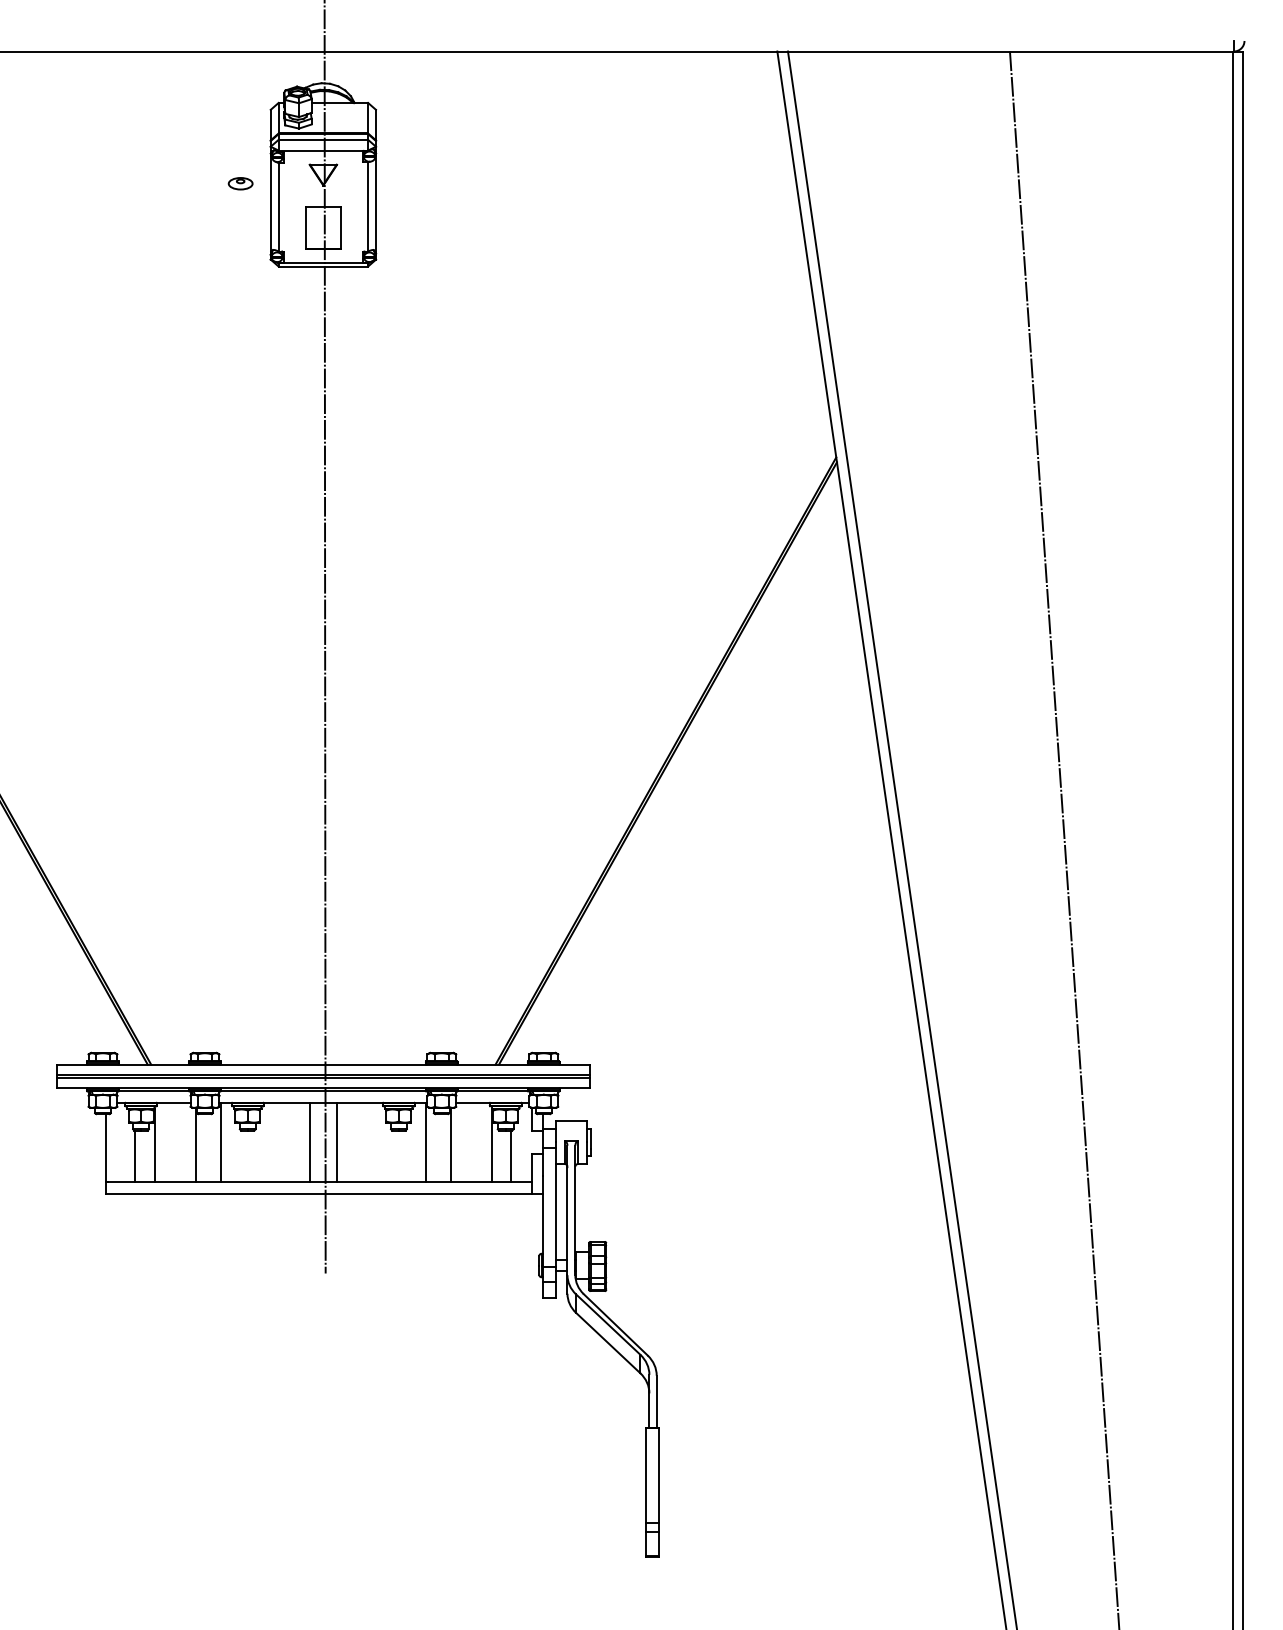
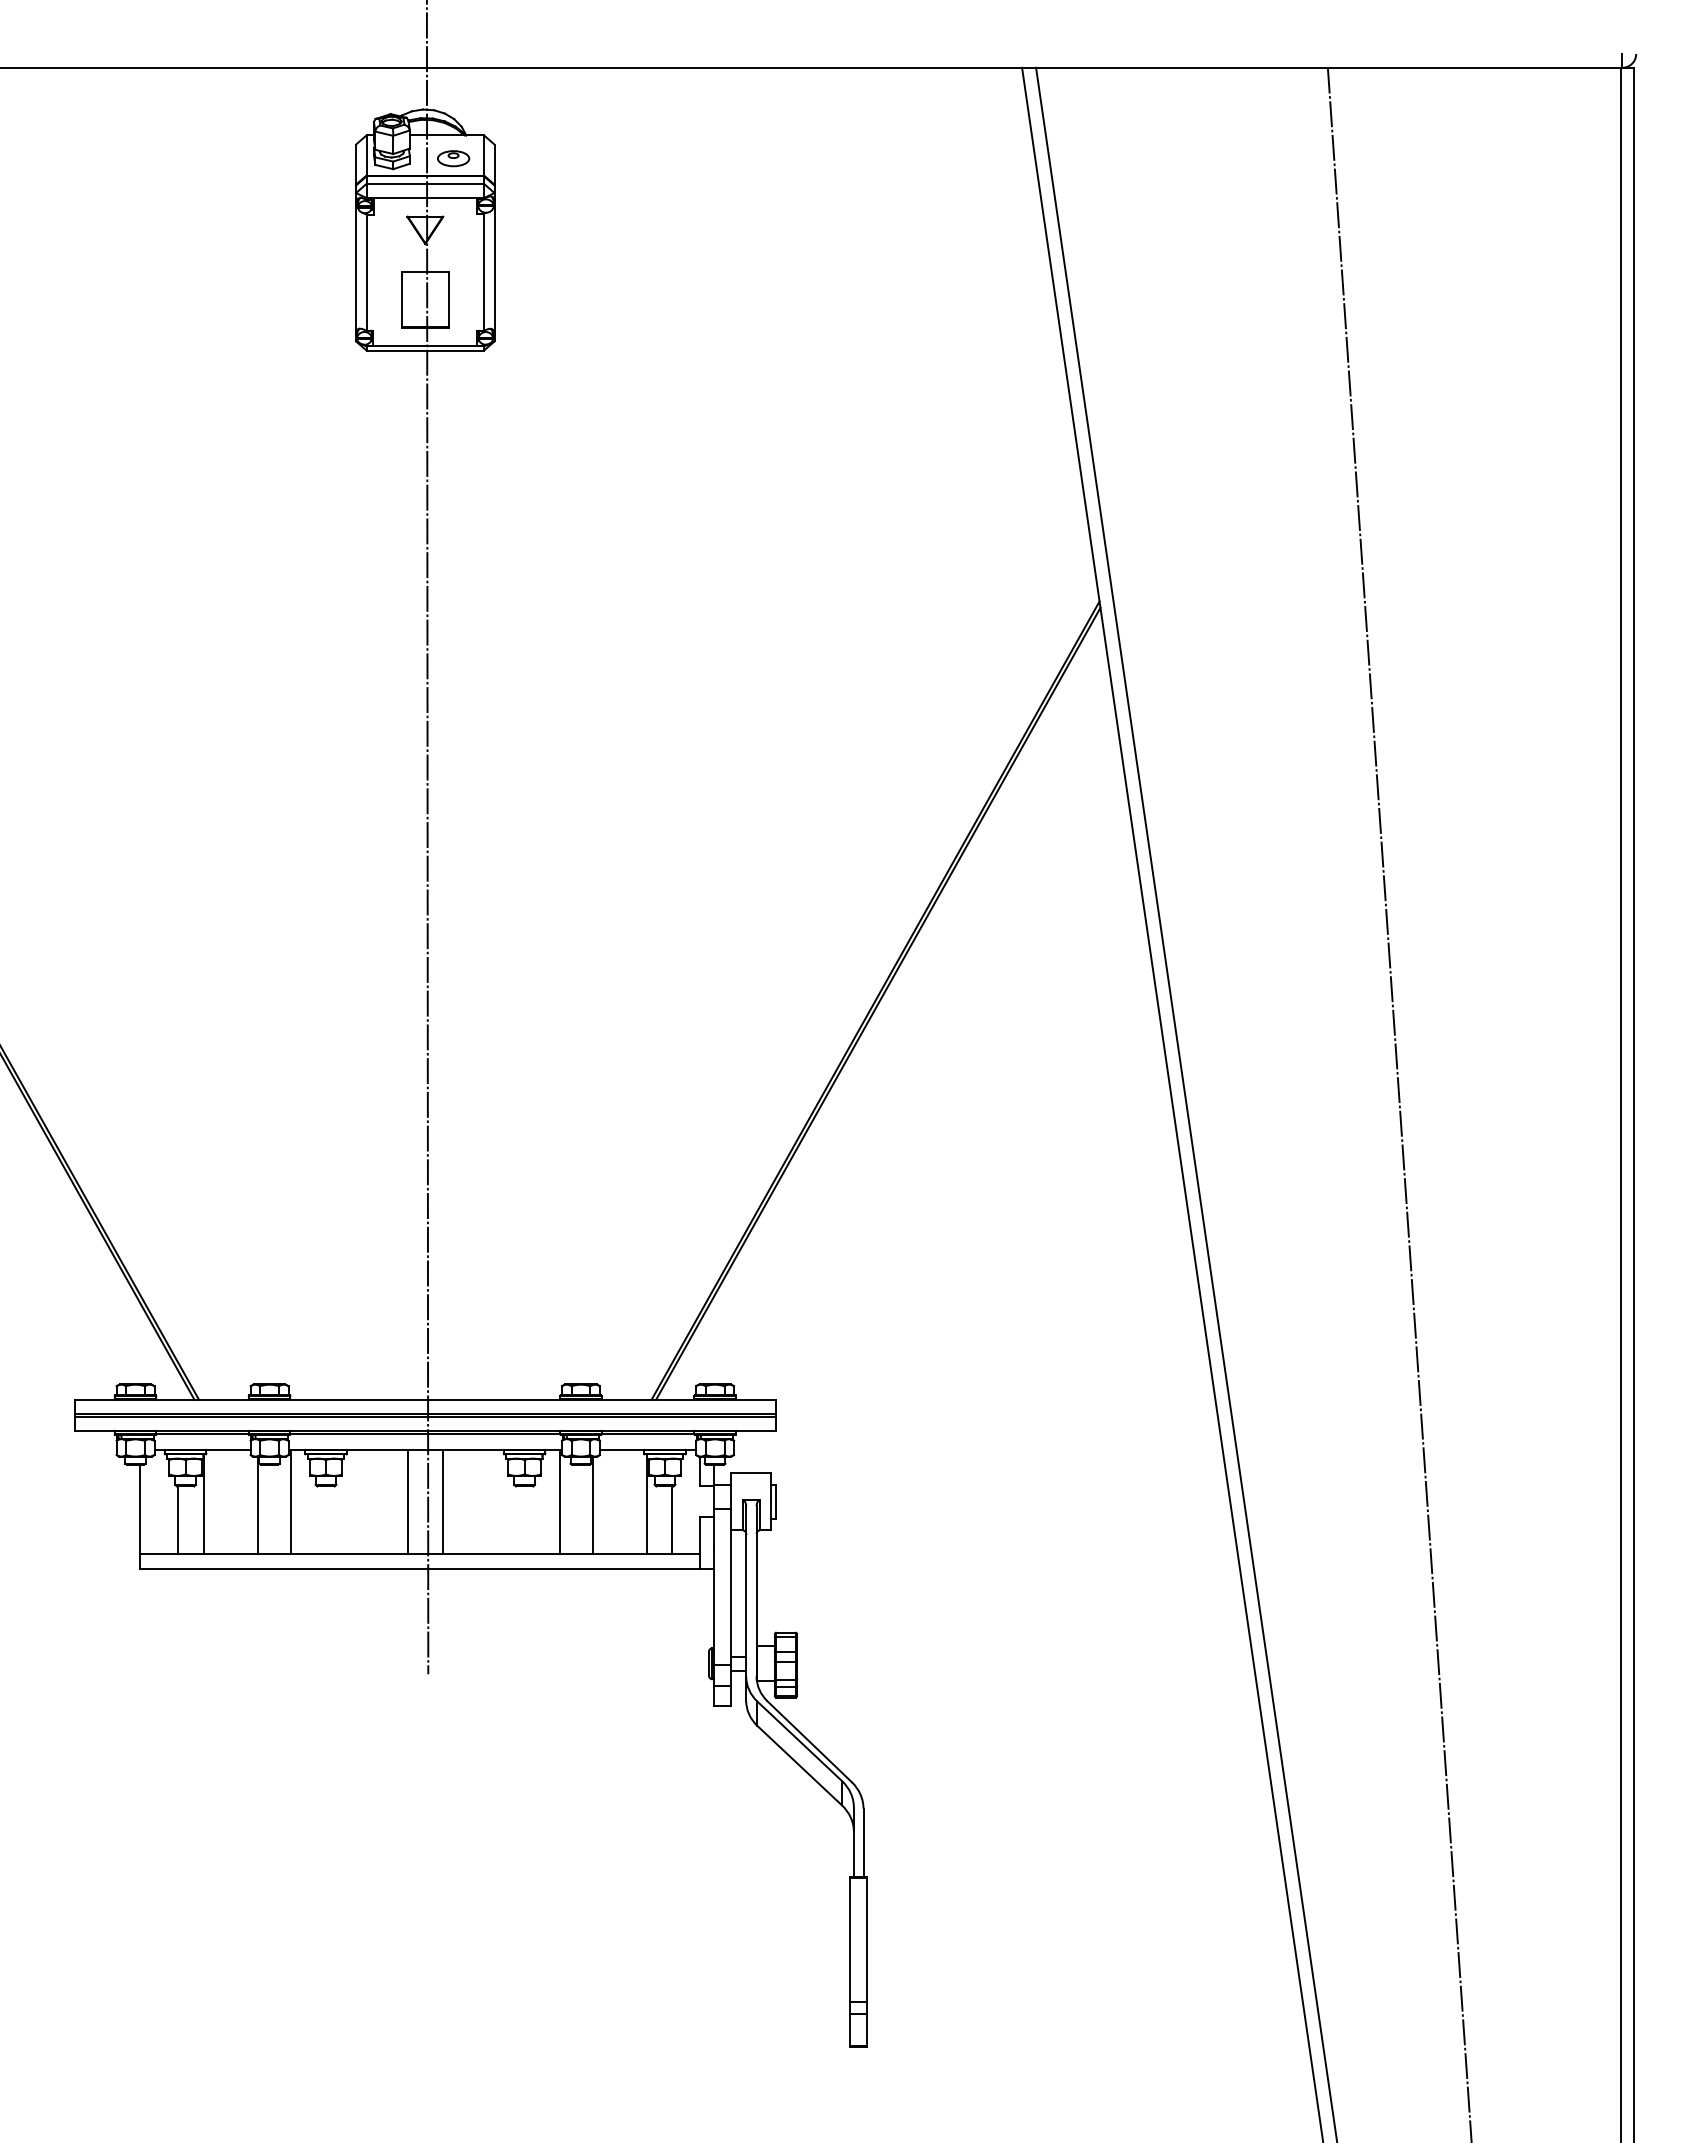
part: (240, 183) -> (453, 158), moved

